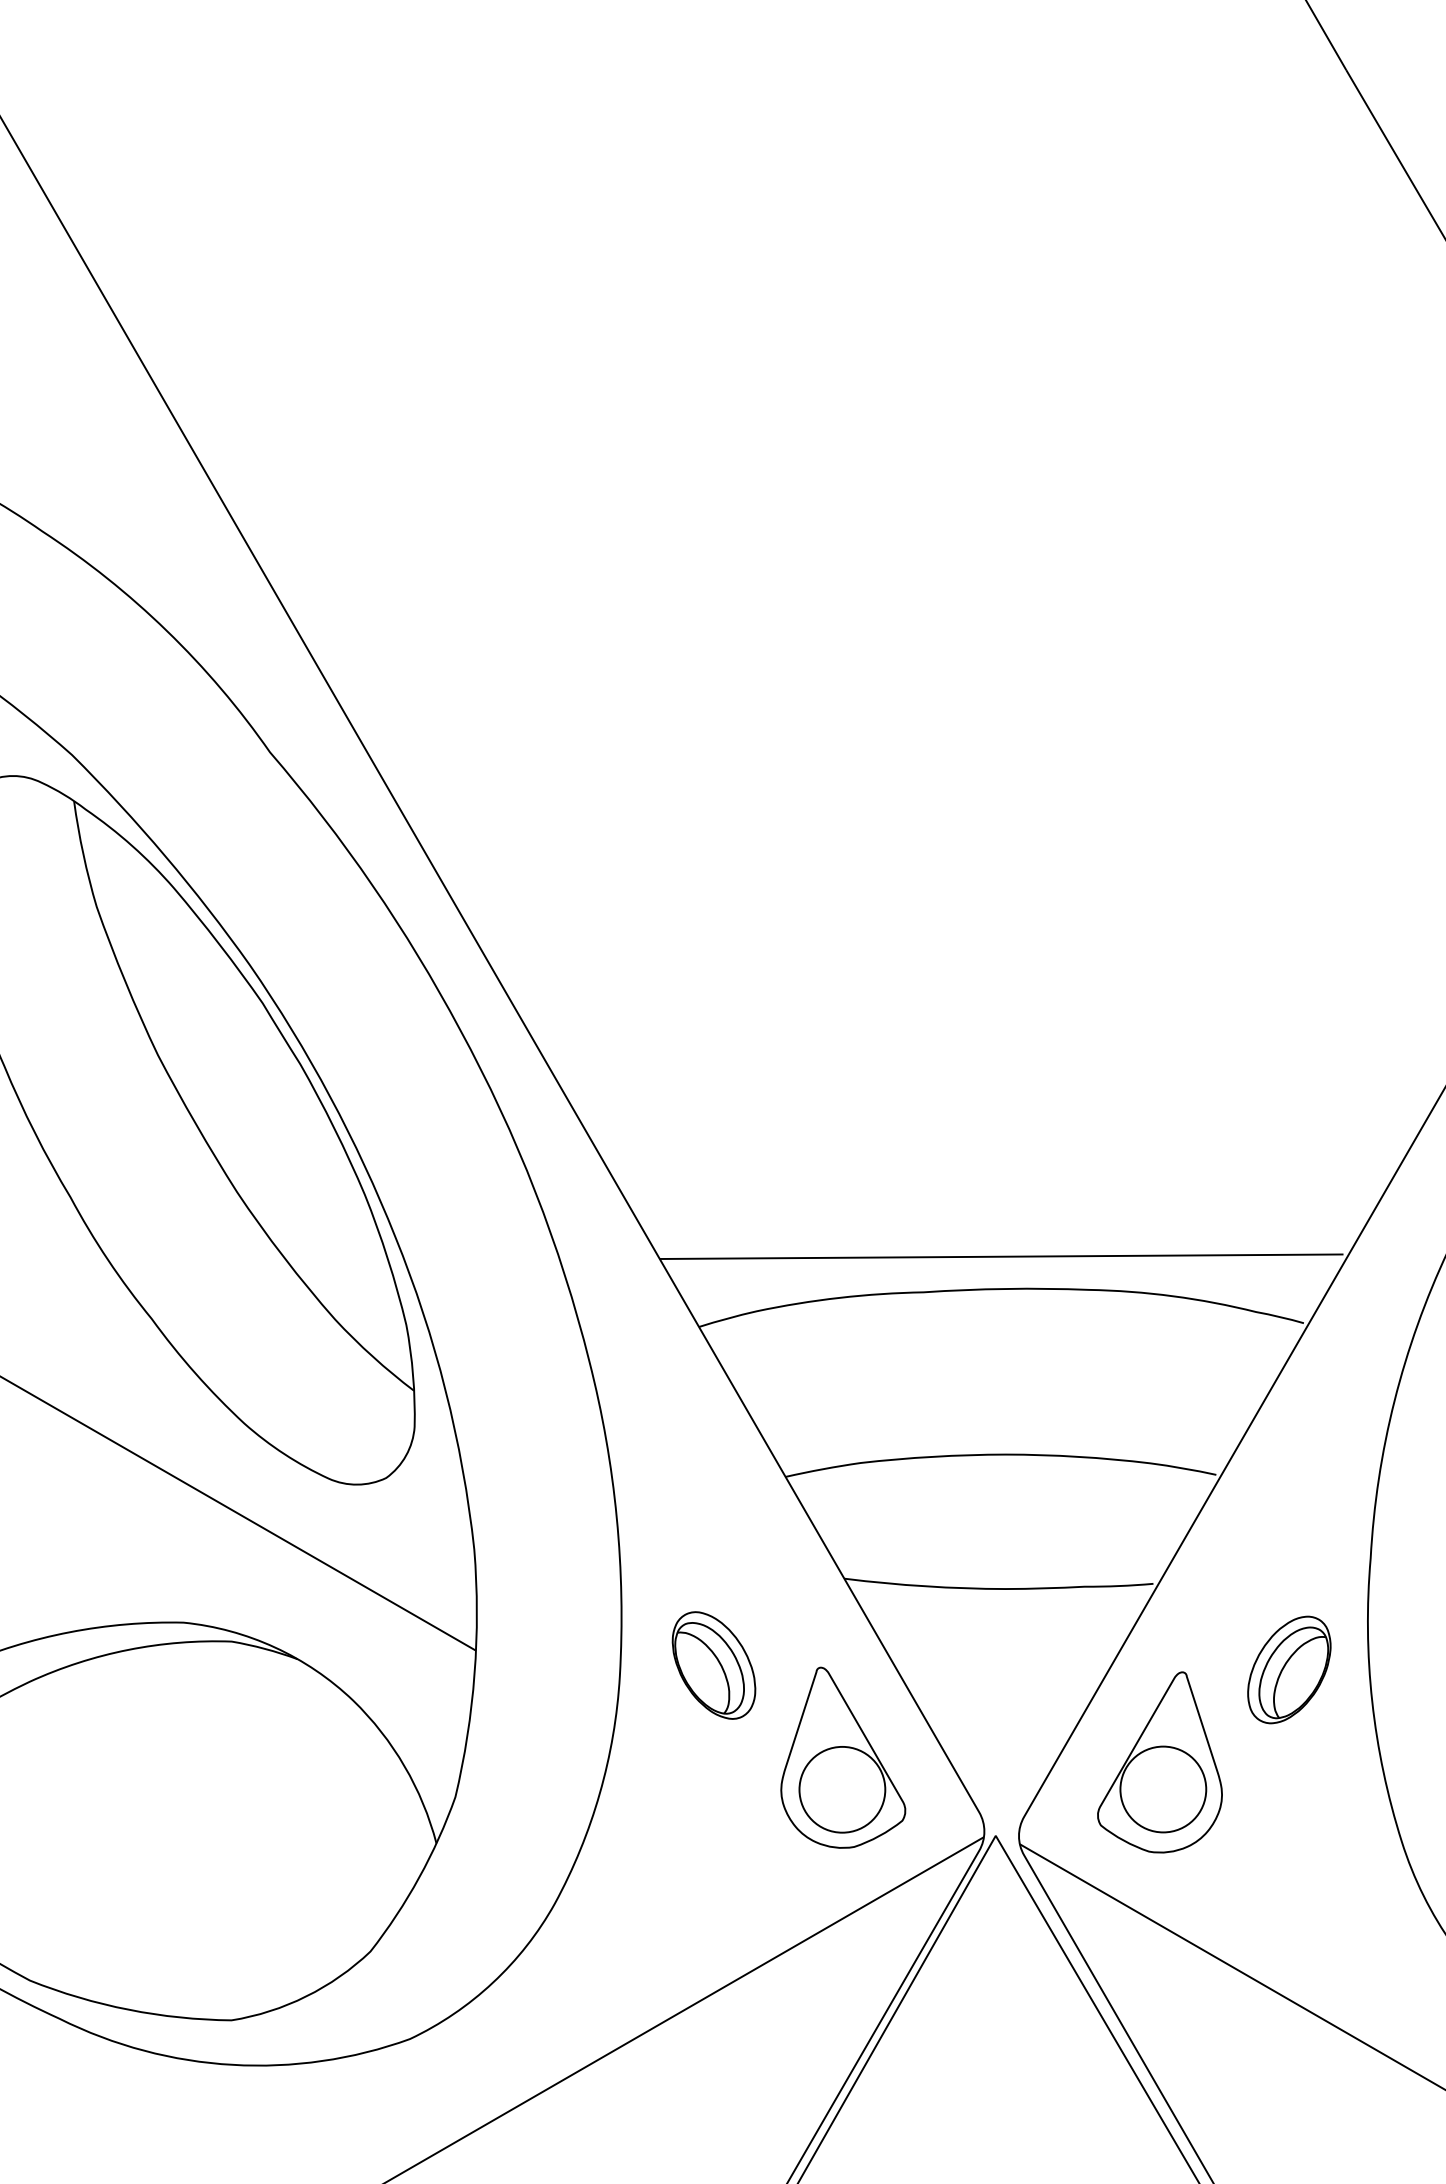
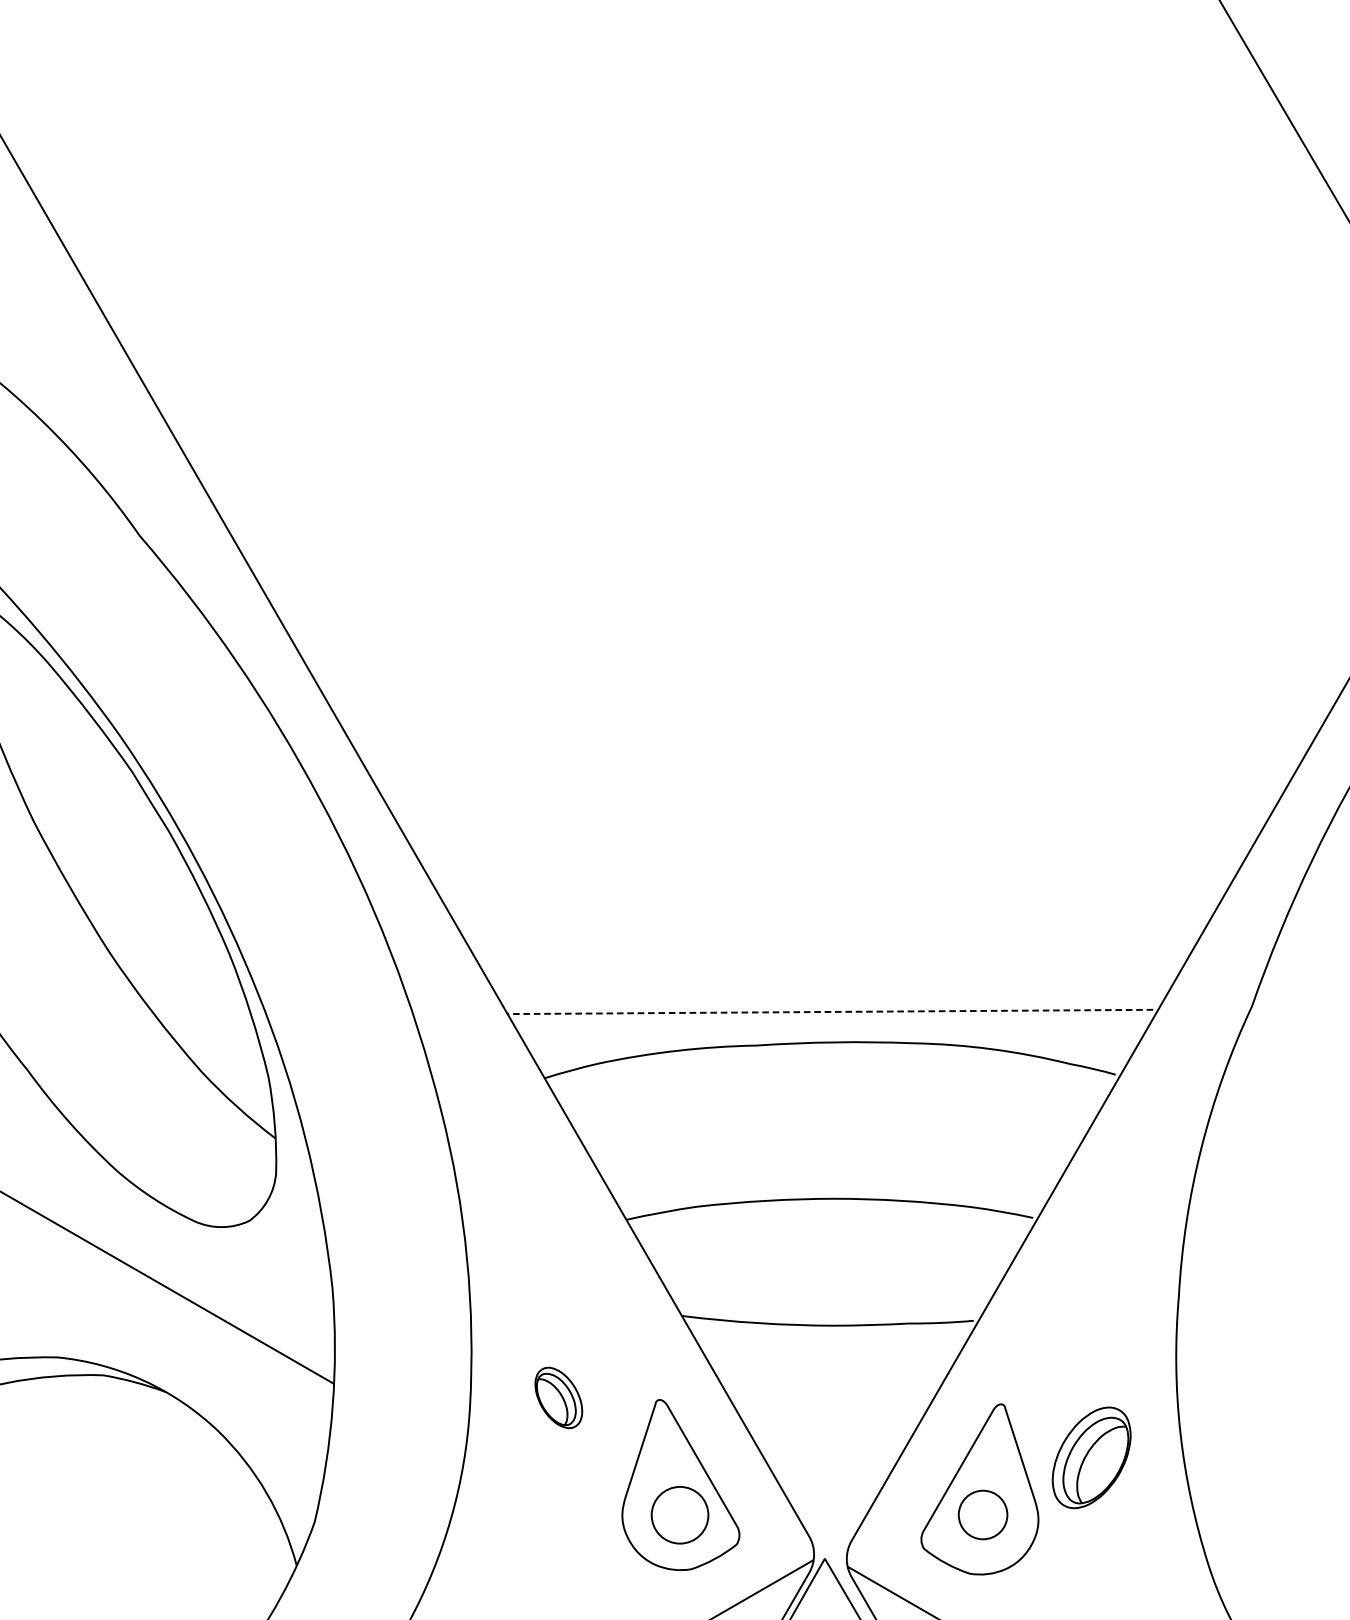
line: (1001, 1256) -> (830, 1011), solid -> dashed
part: (713, 1665) -> (558, 1397), size x0.6
part: (1289, 1669) -> (1091, 1457), moved
circle: (842, 1789) -> (680, 1514), size x0.7
circle: (1163, 1789) -> (983, 1514), size x0.6

